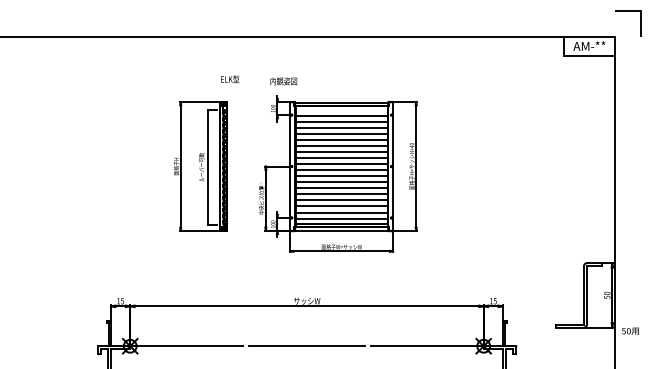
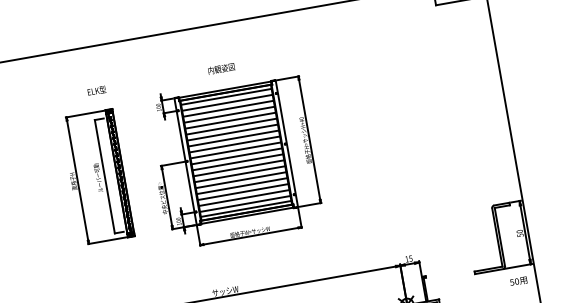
text: (230, 79) -> (97, 90), moved
text: (283, 81) -> (221, 69), moved
line: (341, 109) -> (226, 96), added
text: (630, 330) -> (518, 280), moved

